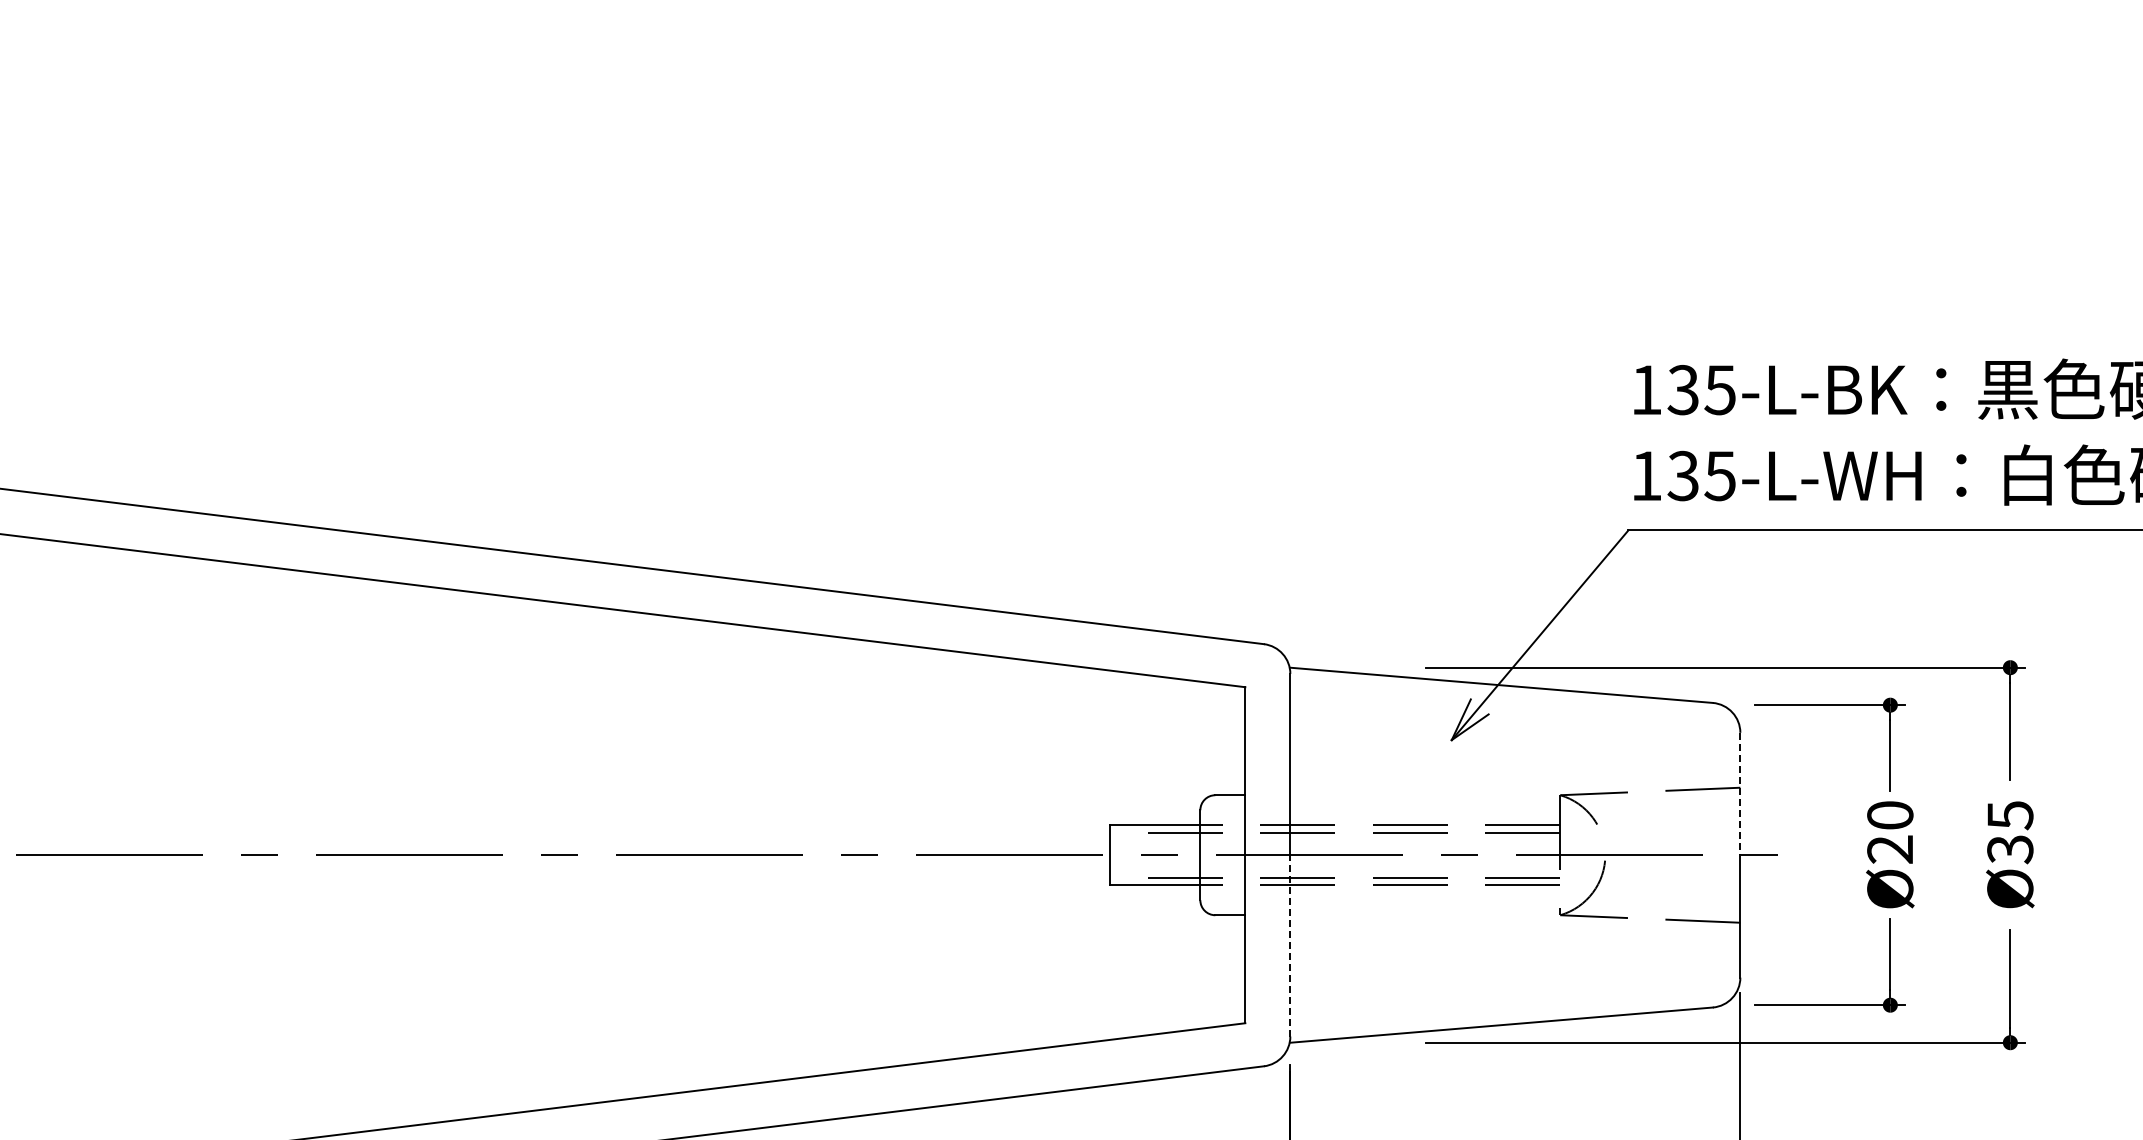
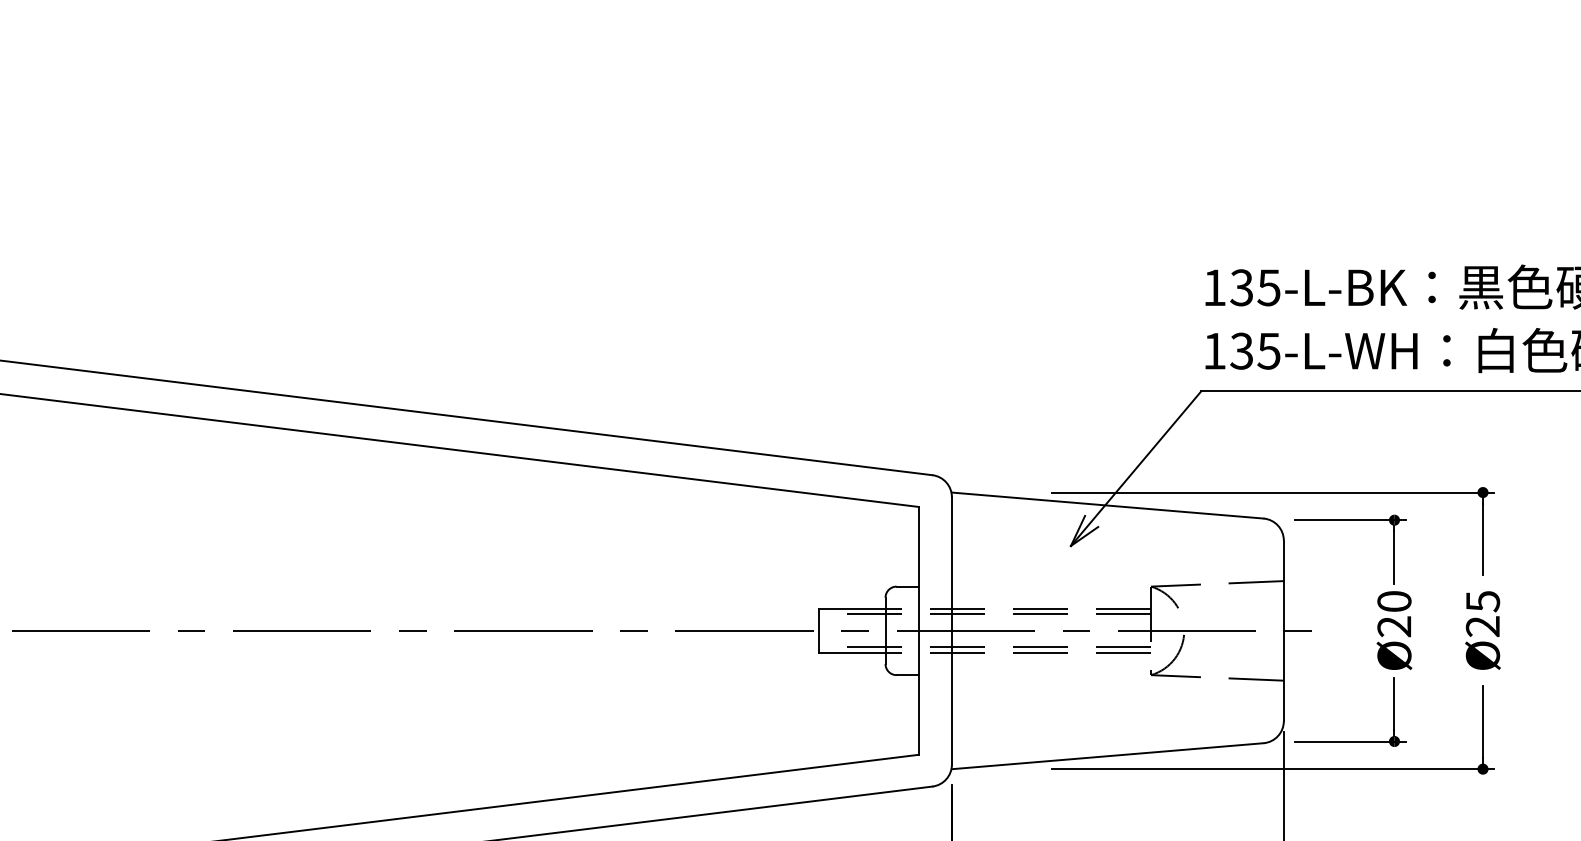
line: (1740, 794) -> (1283, 586), dashed -> solid
text: (2010, 849) -> (1483, 626), Ø35 -> Ø25
line: (1290, 945) -> (952, 697), dashed -> solid

